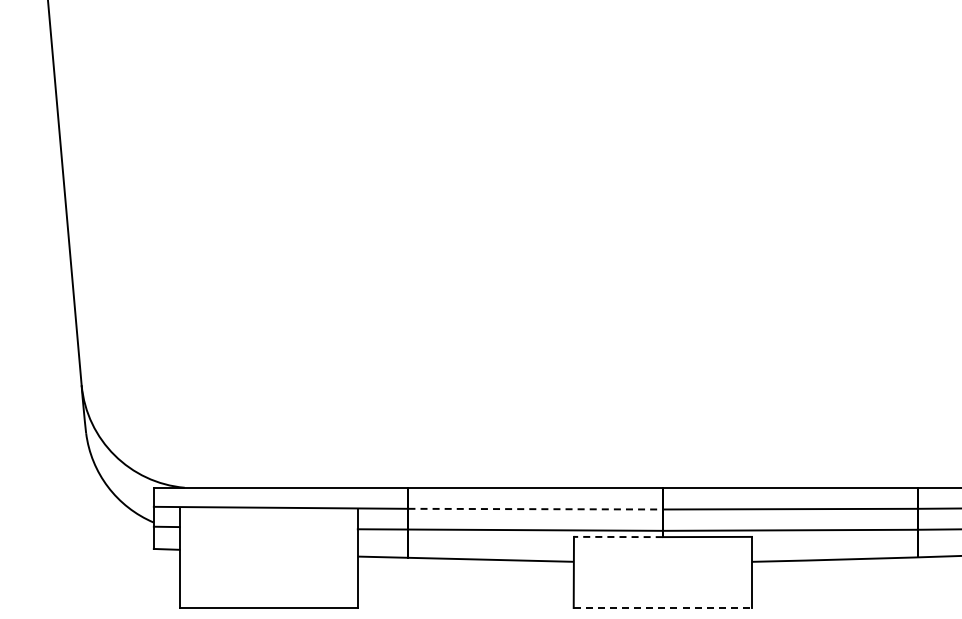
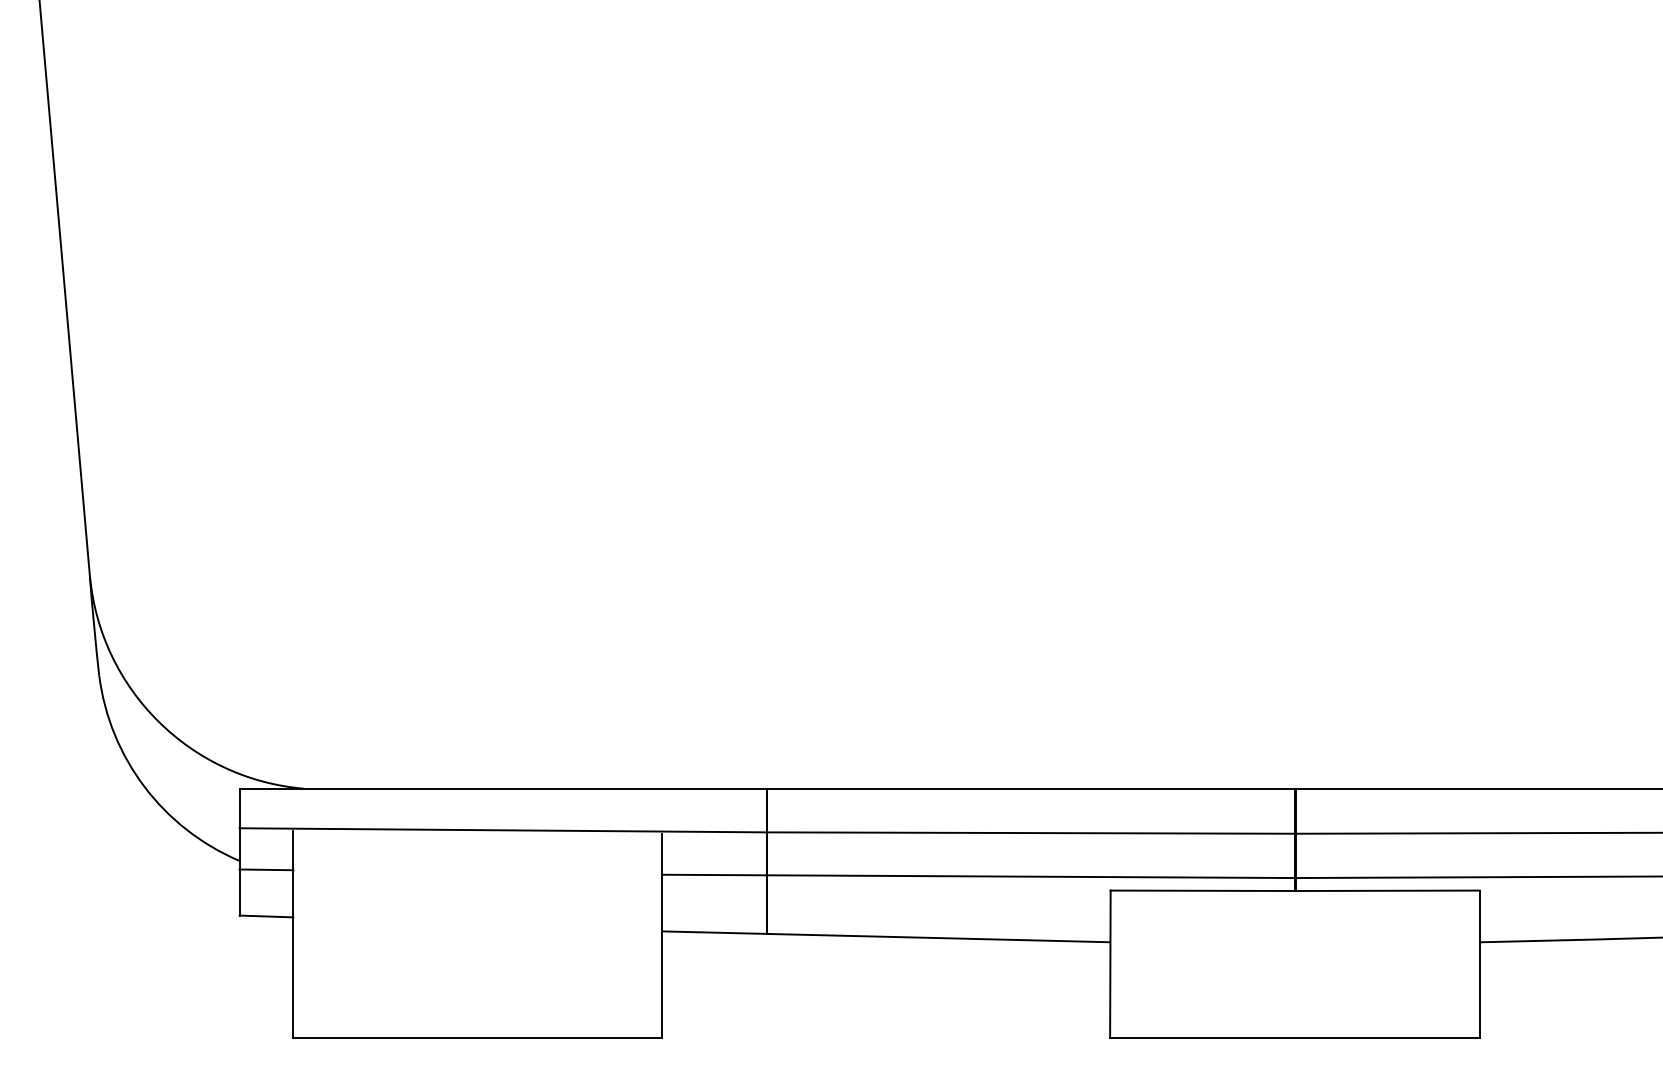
line: (536, 509) -> (1032, 833), dashed -> solid
line: (617, 537) -> (1200, 891), dashed -> solid
line: (663, 608) -> (1296, 1039), dashed -> solid

